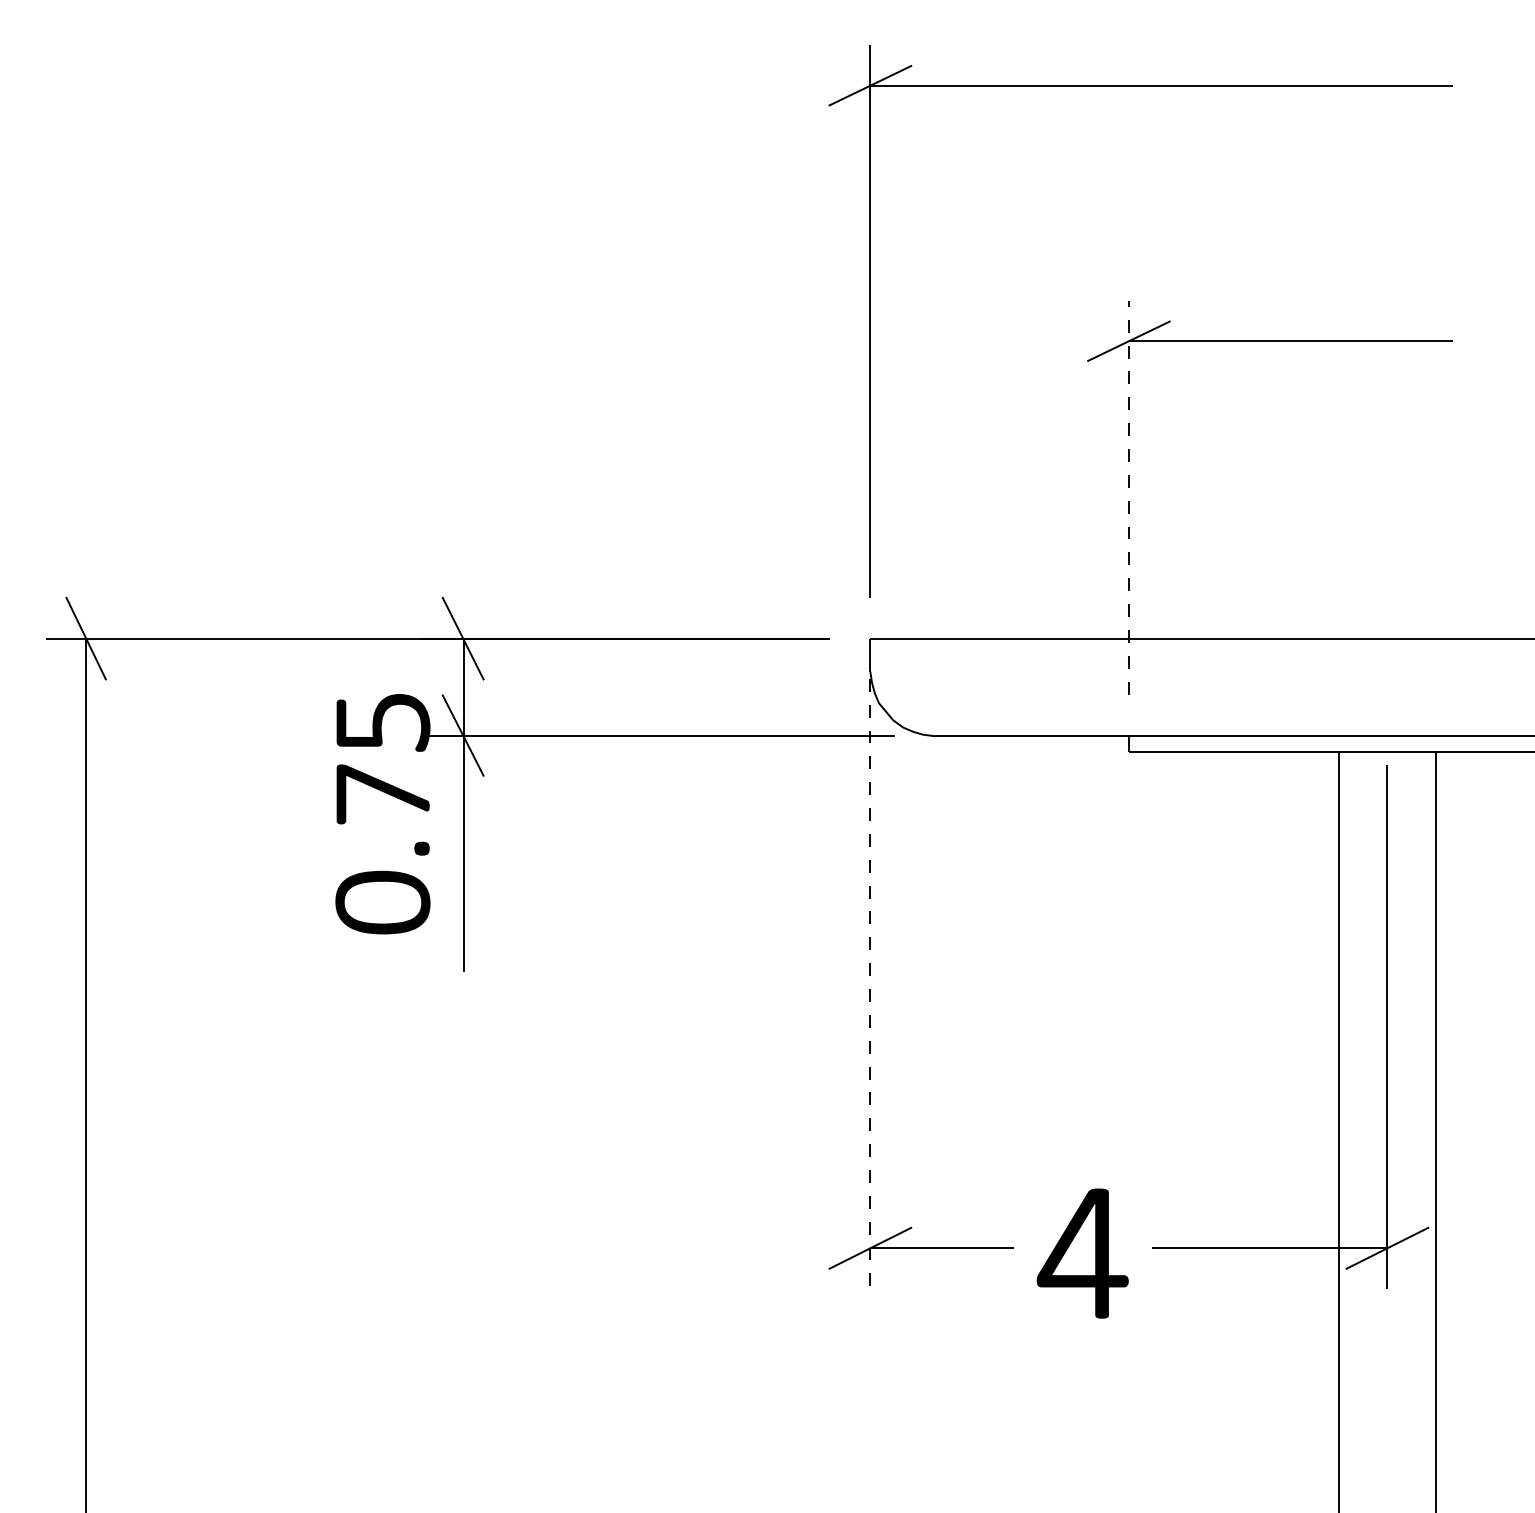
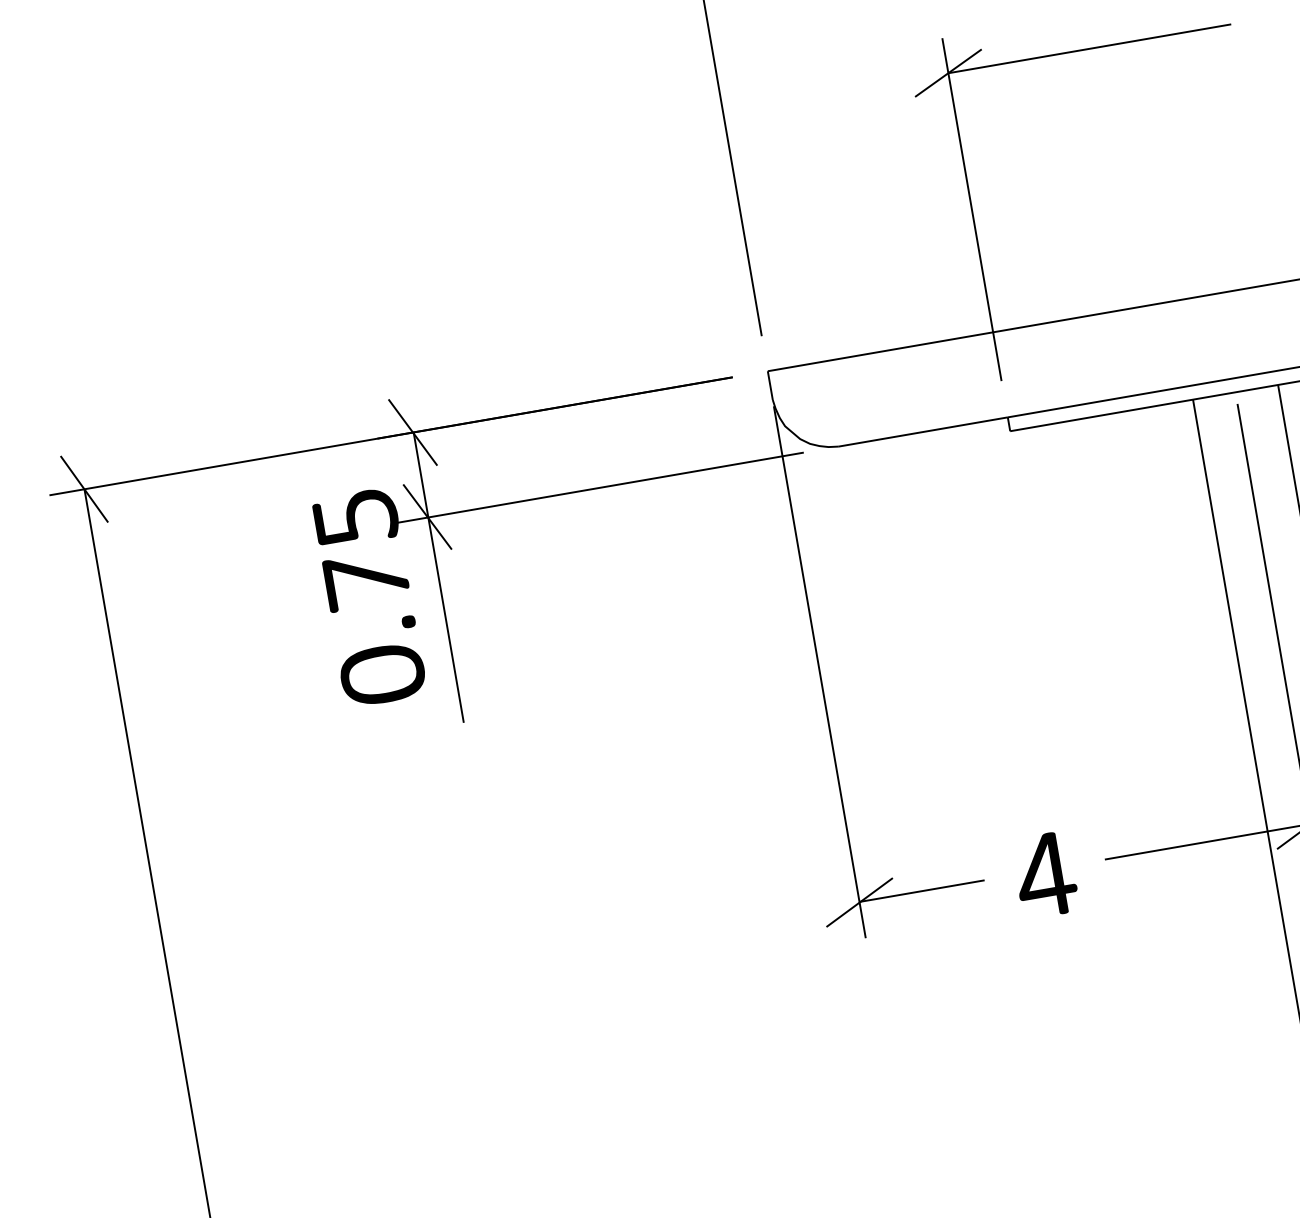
line: (1128, 497) -> (971, 209), dashed -> solid
line: (870, 984) -> (820, 672), dashed -> solid
part: (1082, 1253) -> (1045, 875), size x0.71

